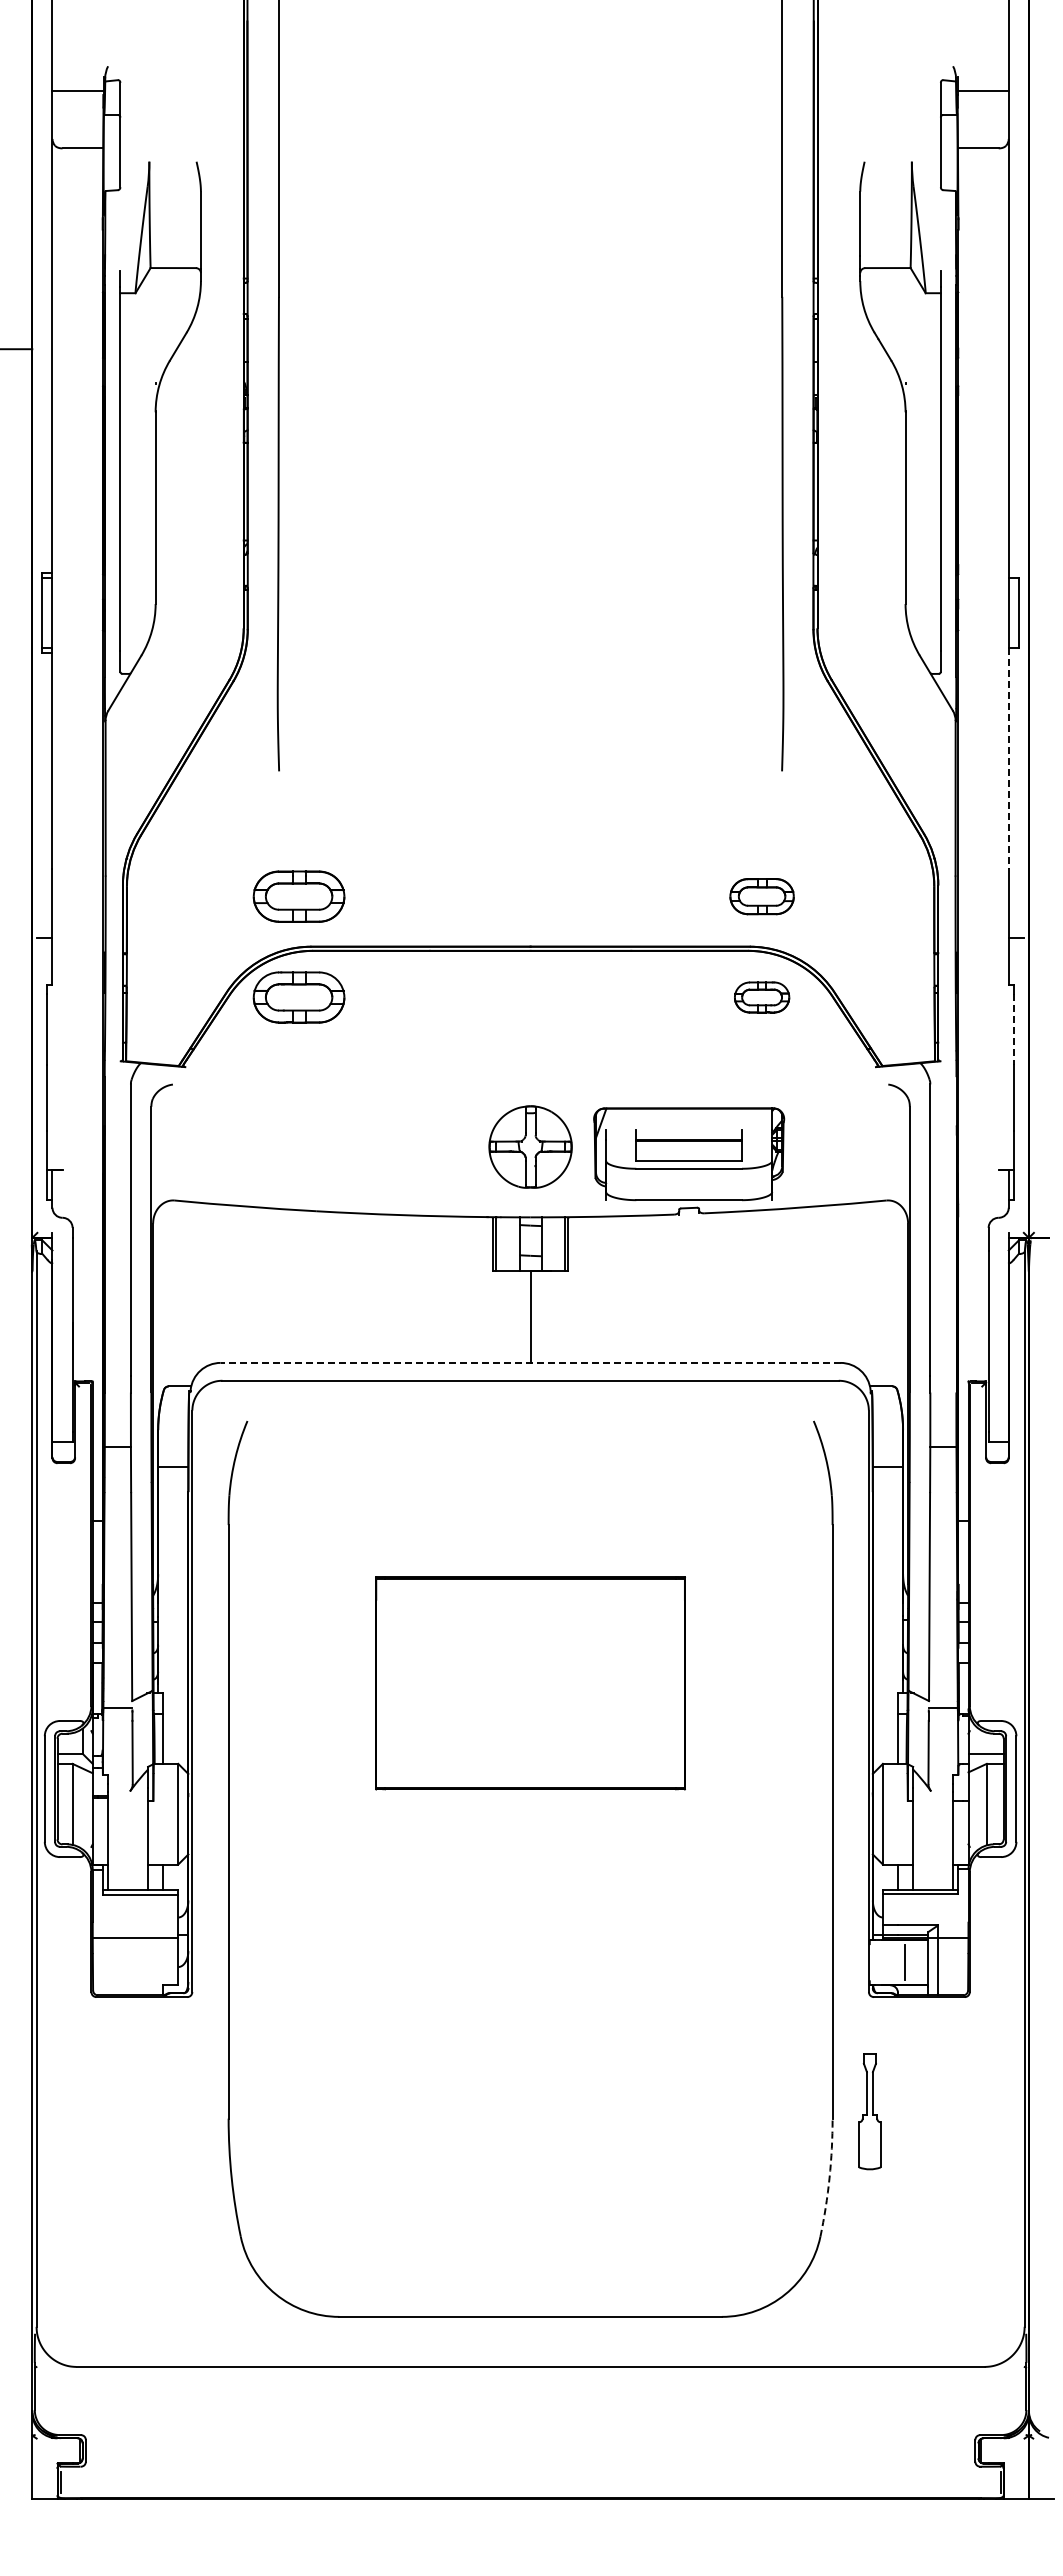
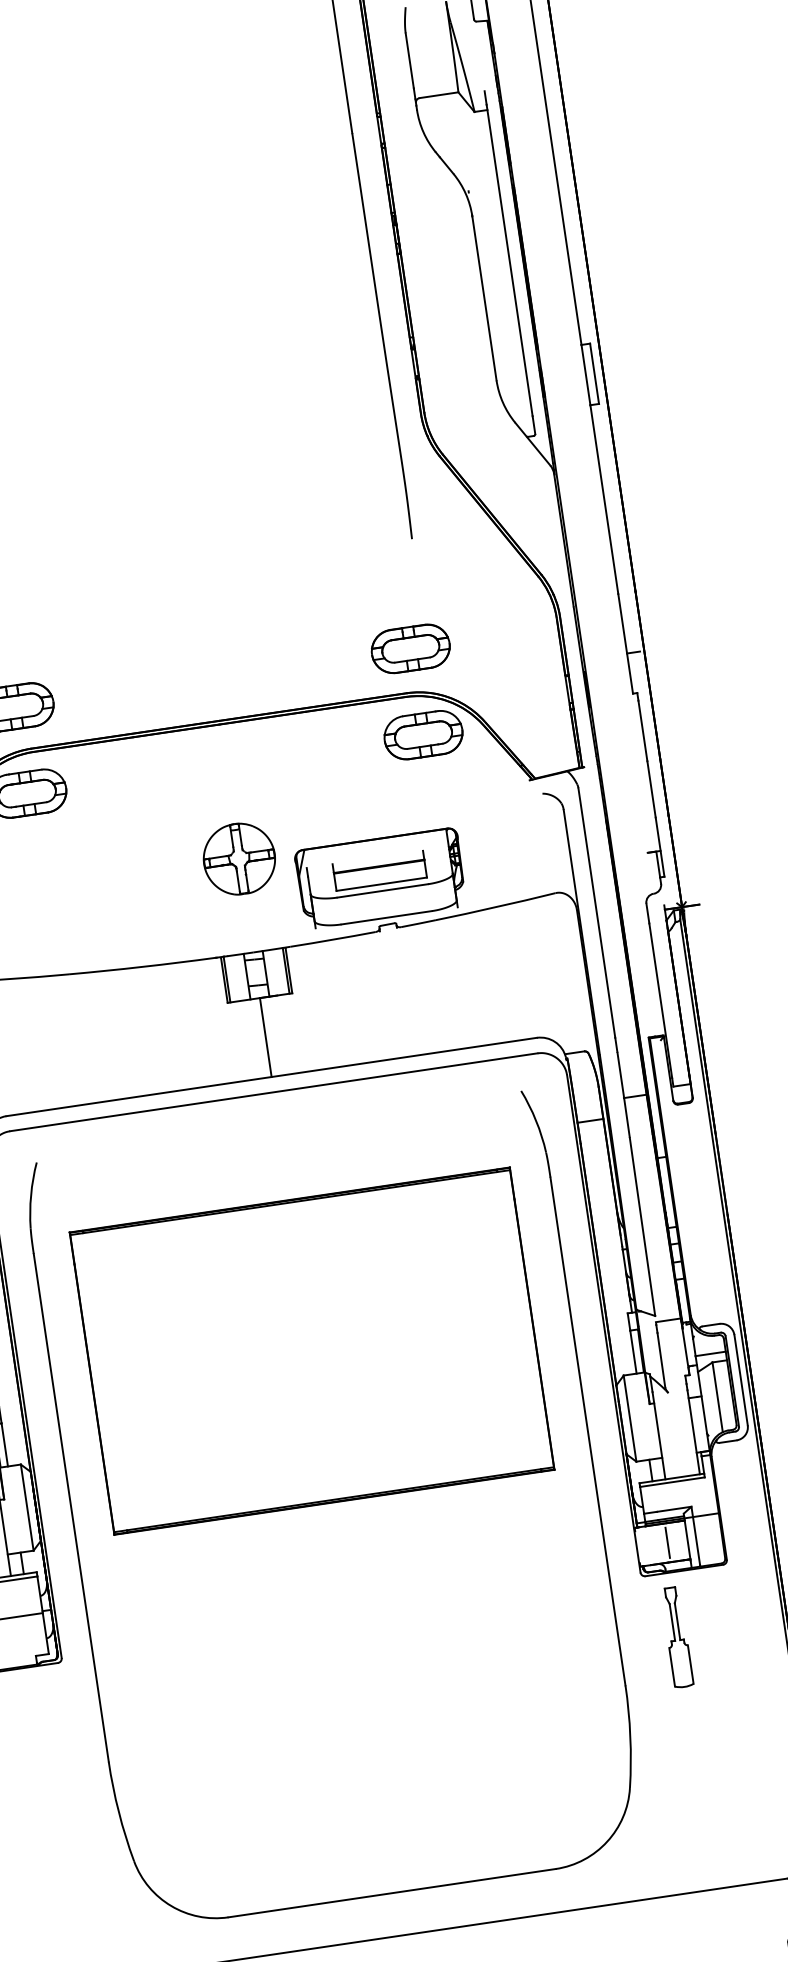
line: (1008, 759) -> (604, 500), dashed -> solid
part: (761, 896) -> (410, 648), size x1.43
part: (761, 997) -> (423, 735), size x1.67
line: (1013, 1030) -> (642, 731), dashed -> solid
part: (530, 1146) -> (239, 858), moved
line: (530, 1362) -> (271, 1076), dashed -> solid
part: (530, 1683) -> (312, 1351), size x1.67
part: (869, 2111) -> (676, 1637), moved
arc: (829, 2178) -> (630, 1737), dashed -> solid

